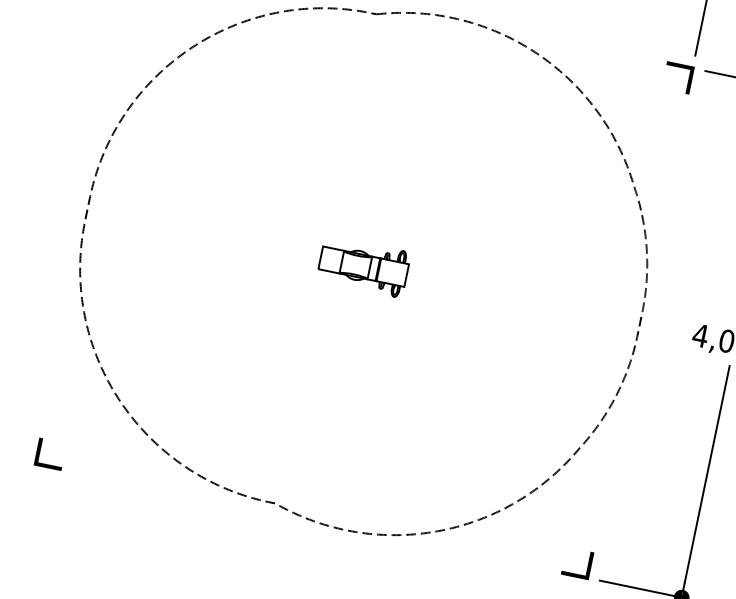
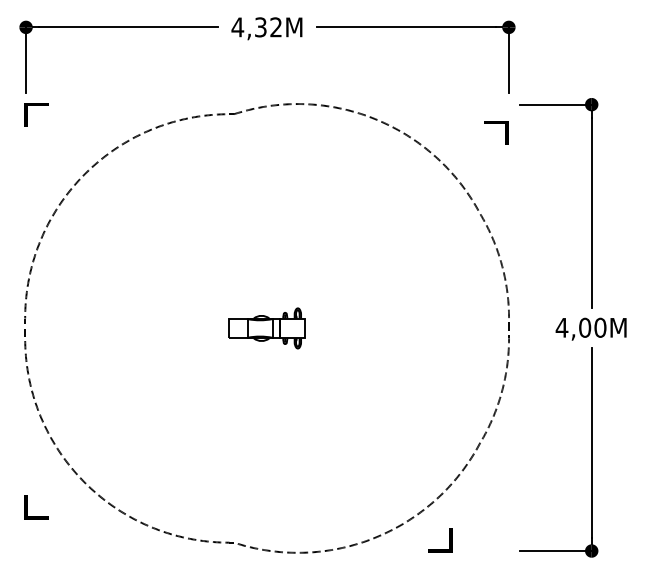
part: (680, 66) -> (496, 123), moved
part: (40, 452) -> (27, 507), moved
part: (588, 565) -> (449, 540), moved

